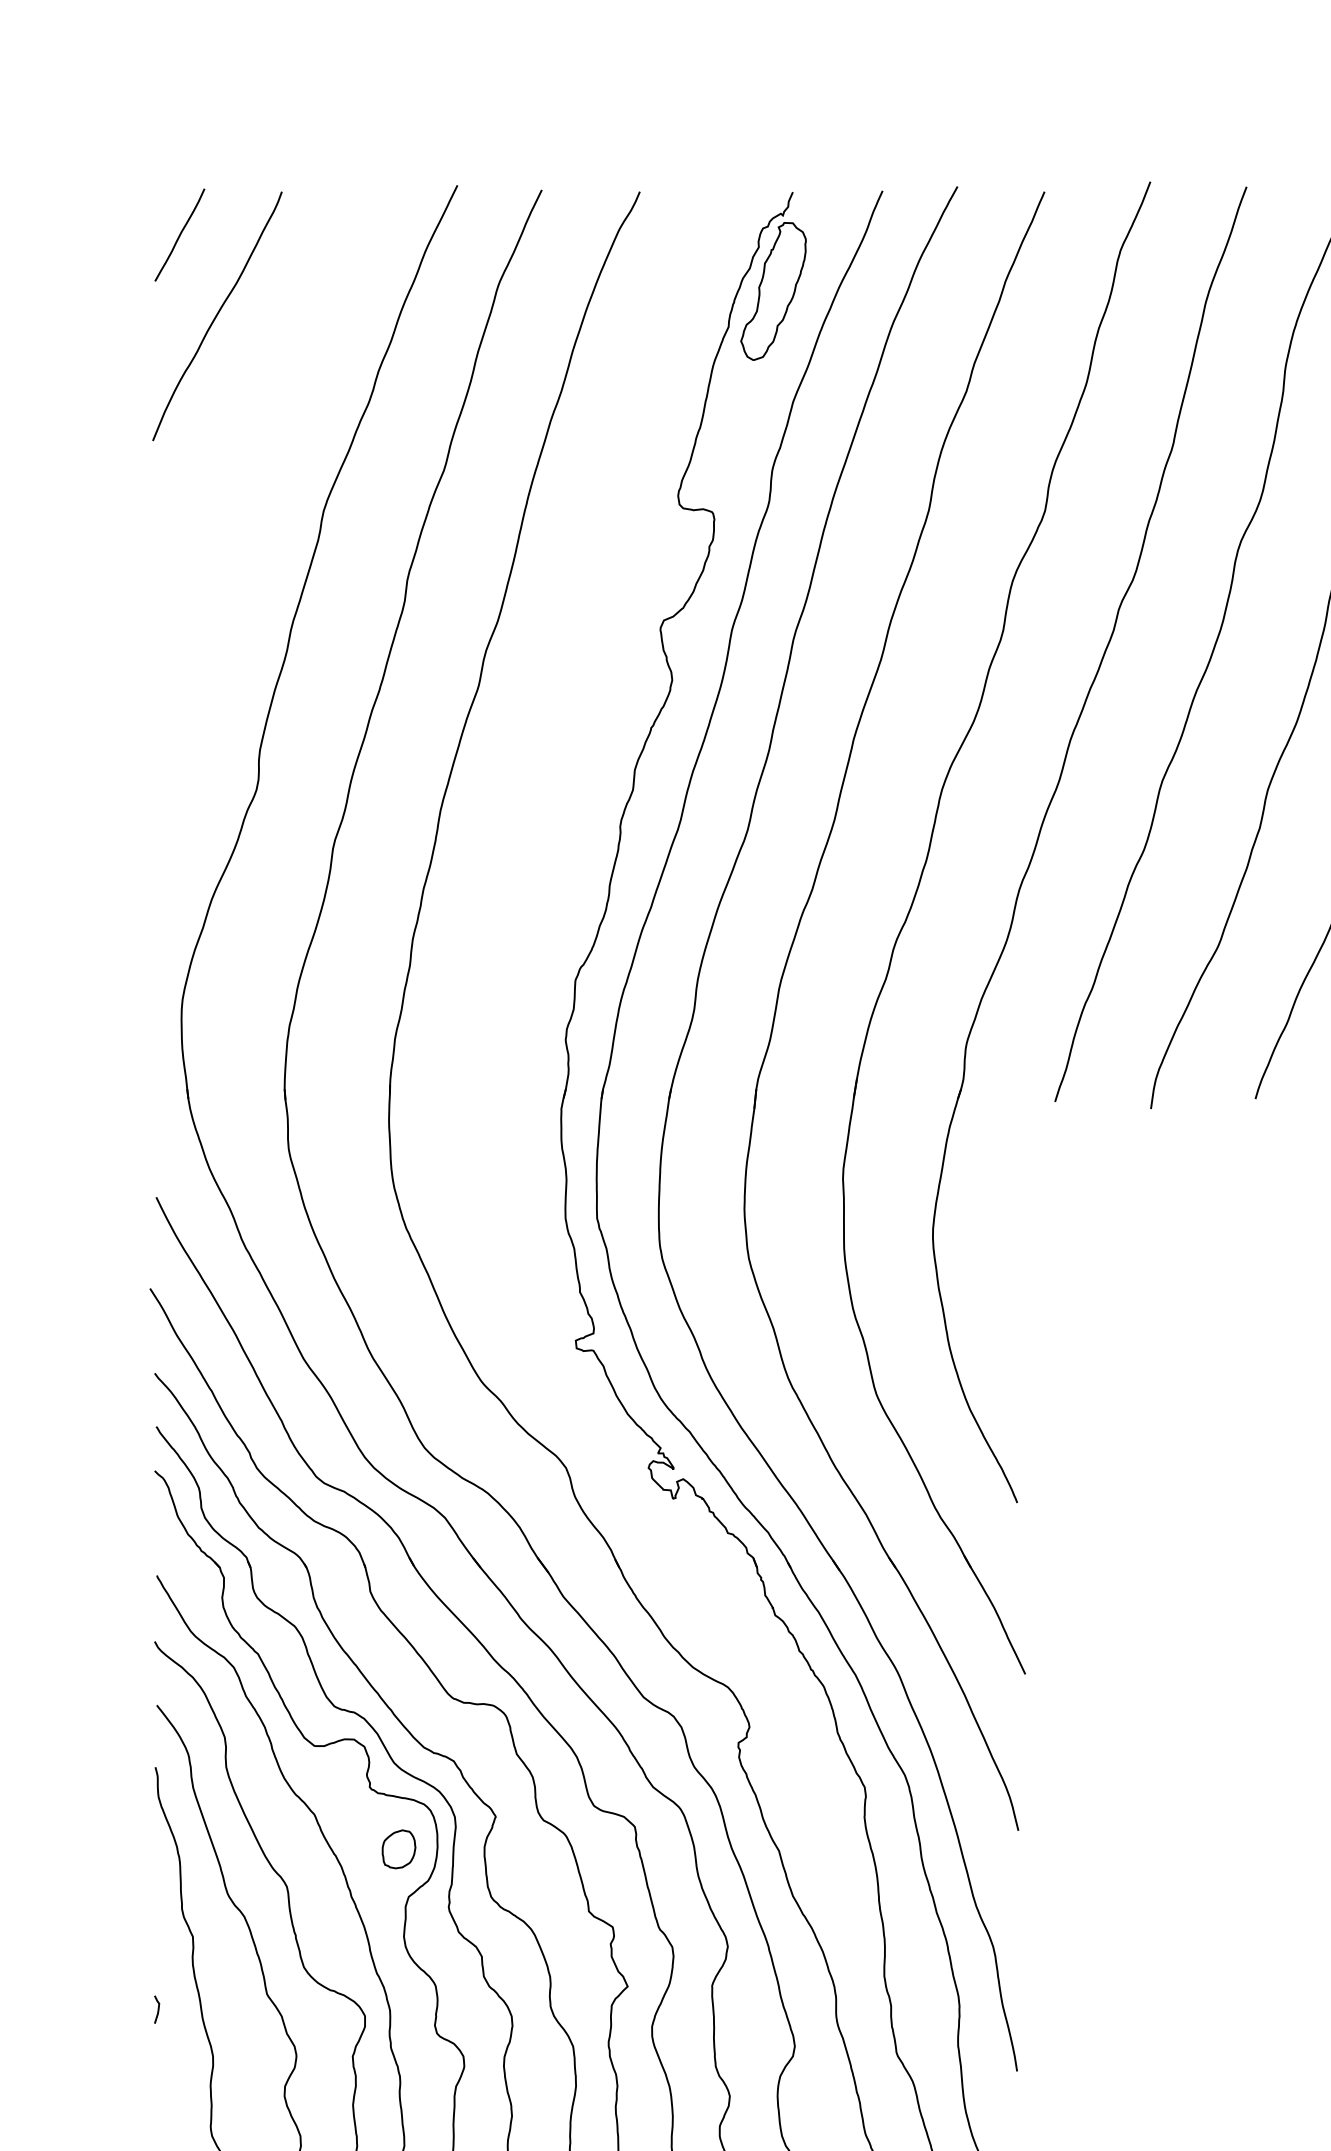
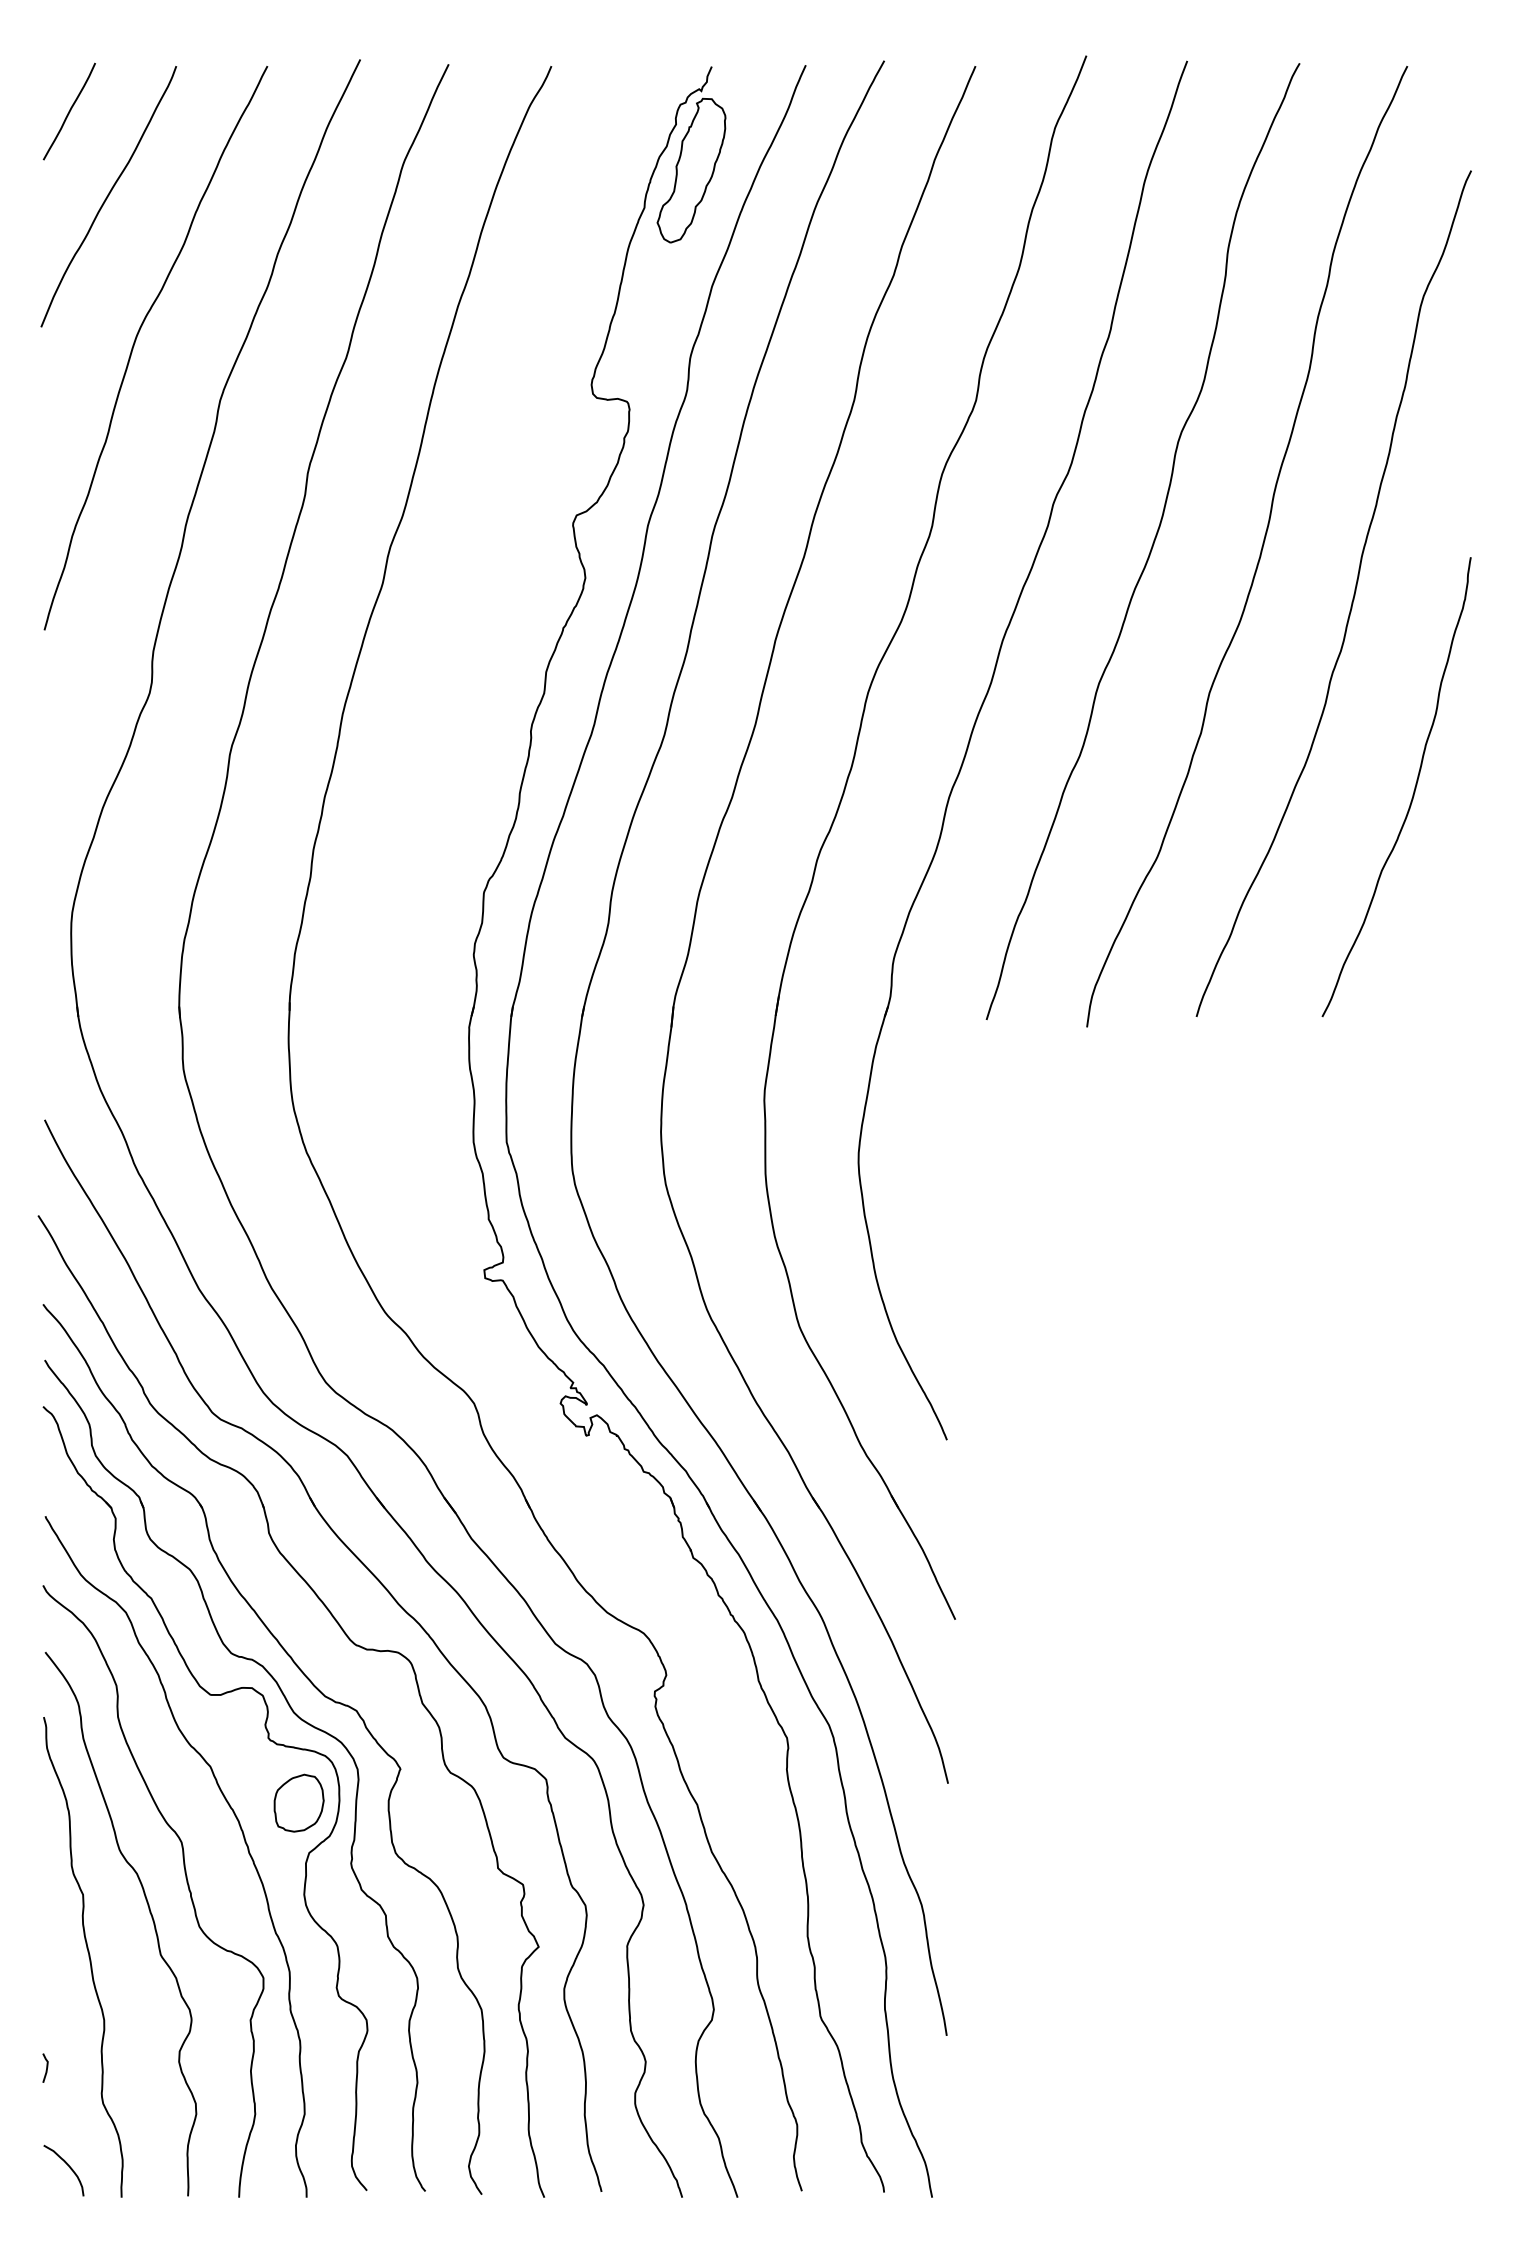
curve: (243, 453) -> (136, 340), added
part: (398, 1848) -> (298, 1802), size x1.43
curve: (157, 2009) -> (46, 2067), moved

